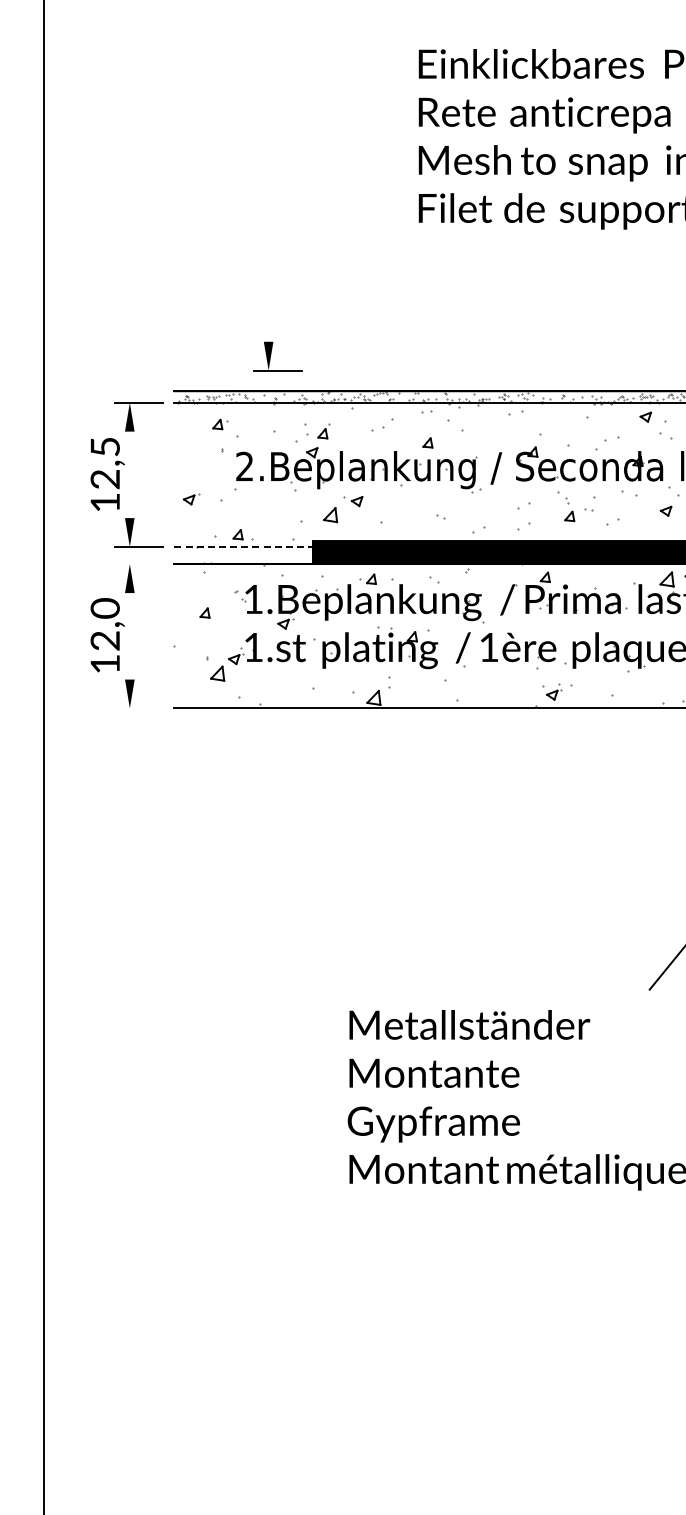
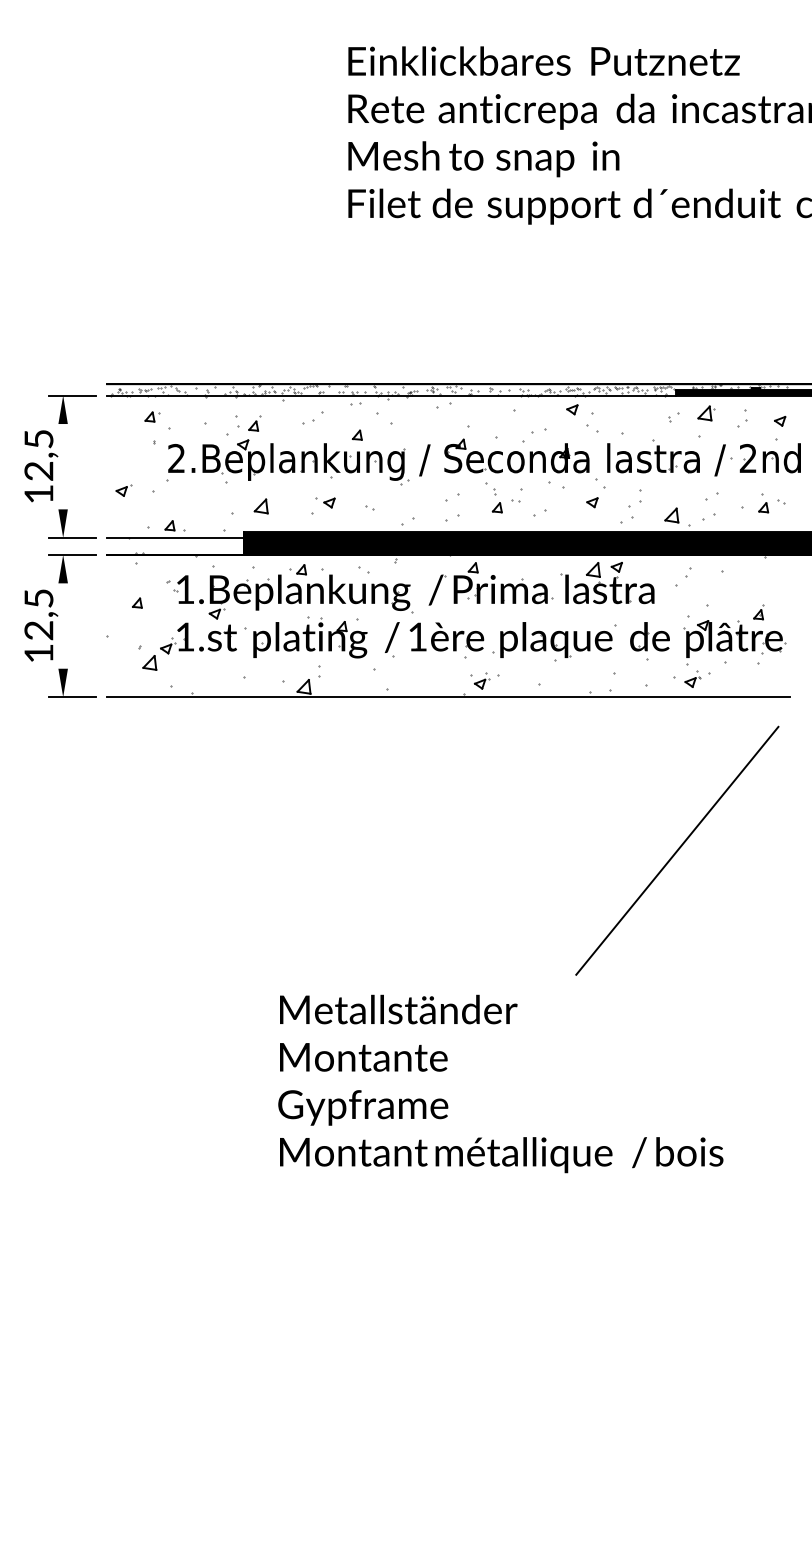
part: (271, 356) -> (202, 349), removed
part: (353, 500) -> (325, 502), moved
line: (243, 546) -> (175, 537), dashed -> solid
line: (138, 563) -> (71, 554), added
text: (104, 608) -> (38, 598), 12,0 -> 12,5
line: (138, 708) -> (71, 697), added

